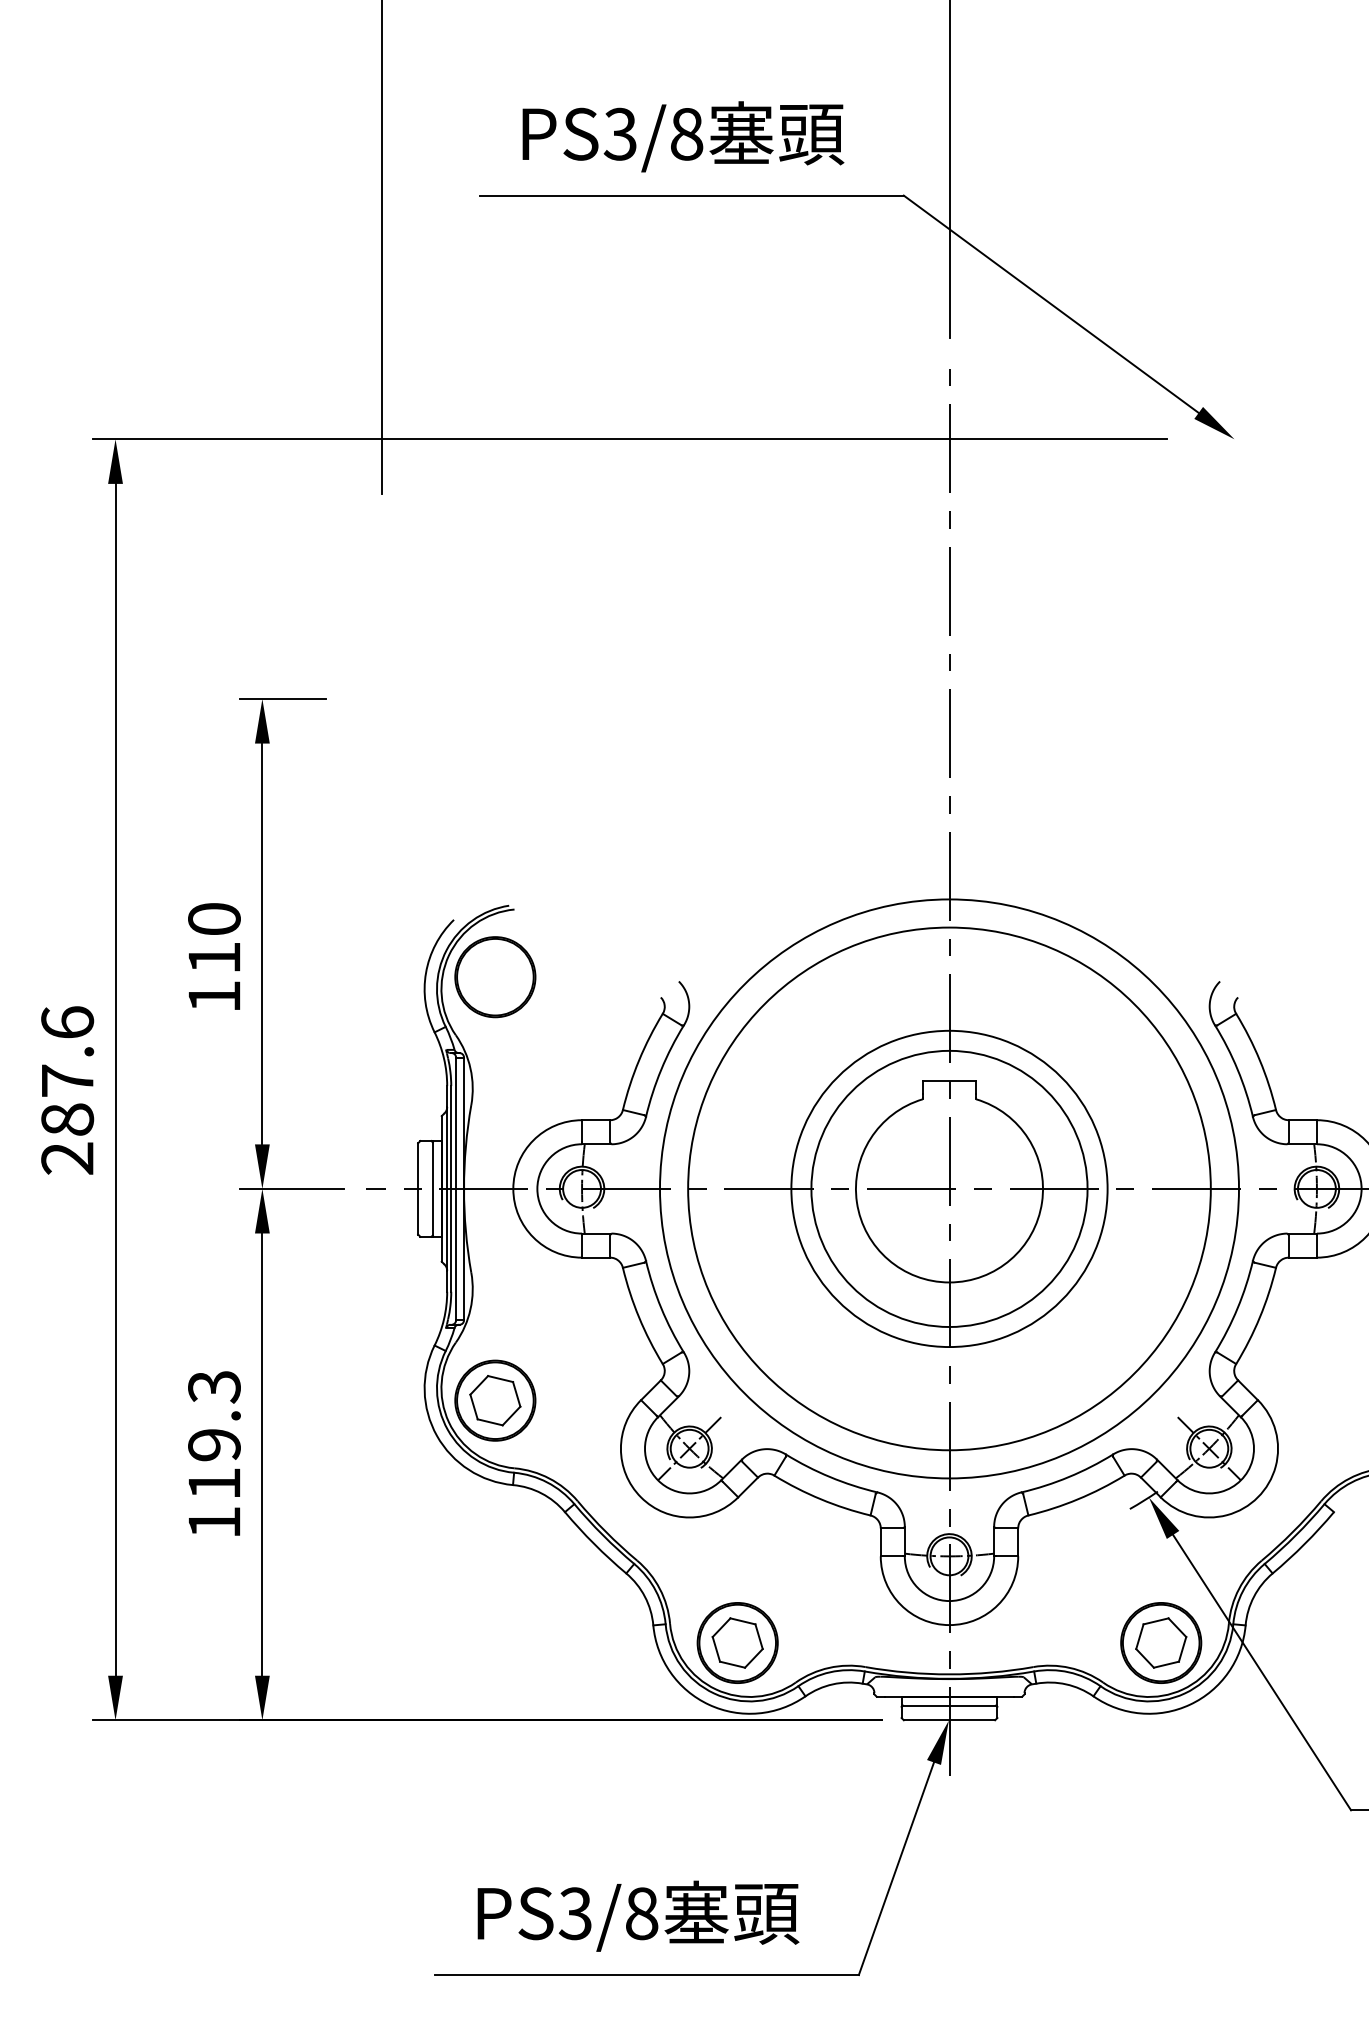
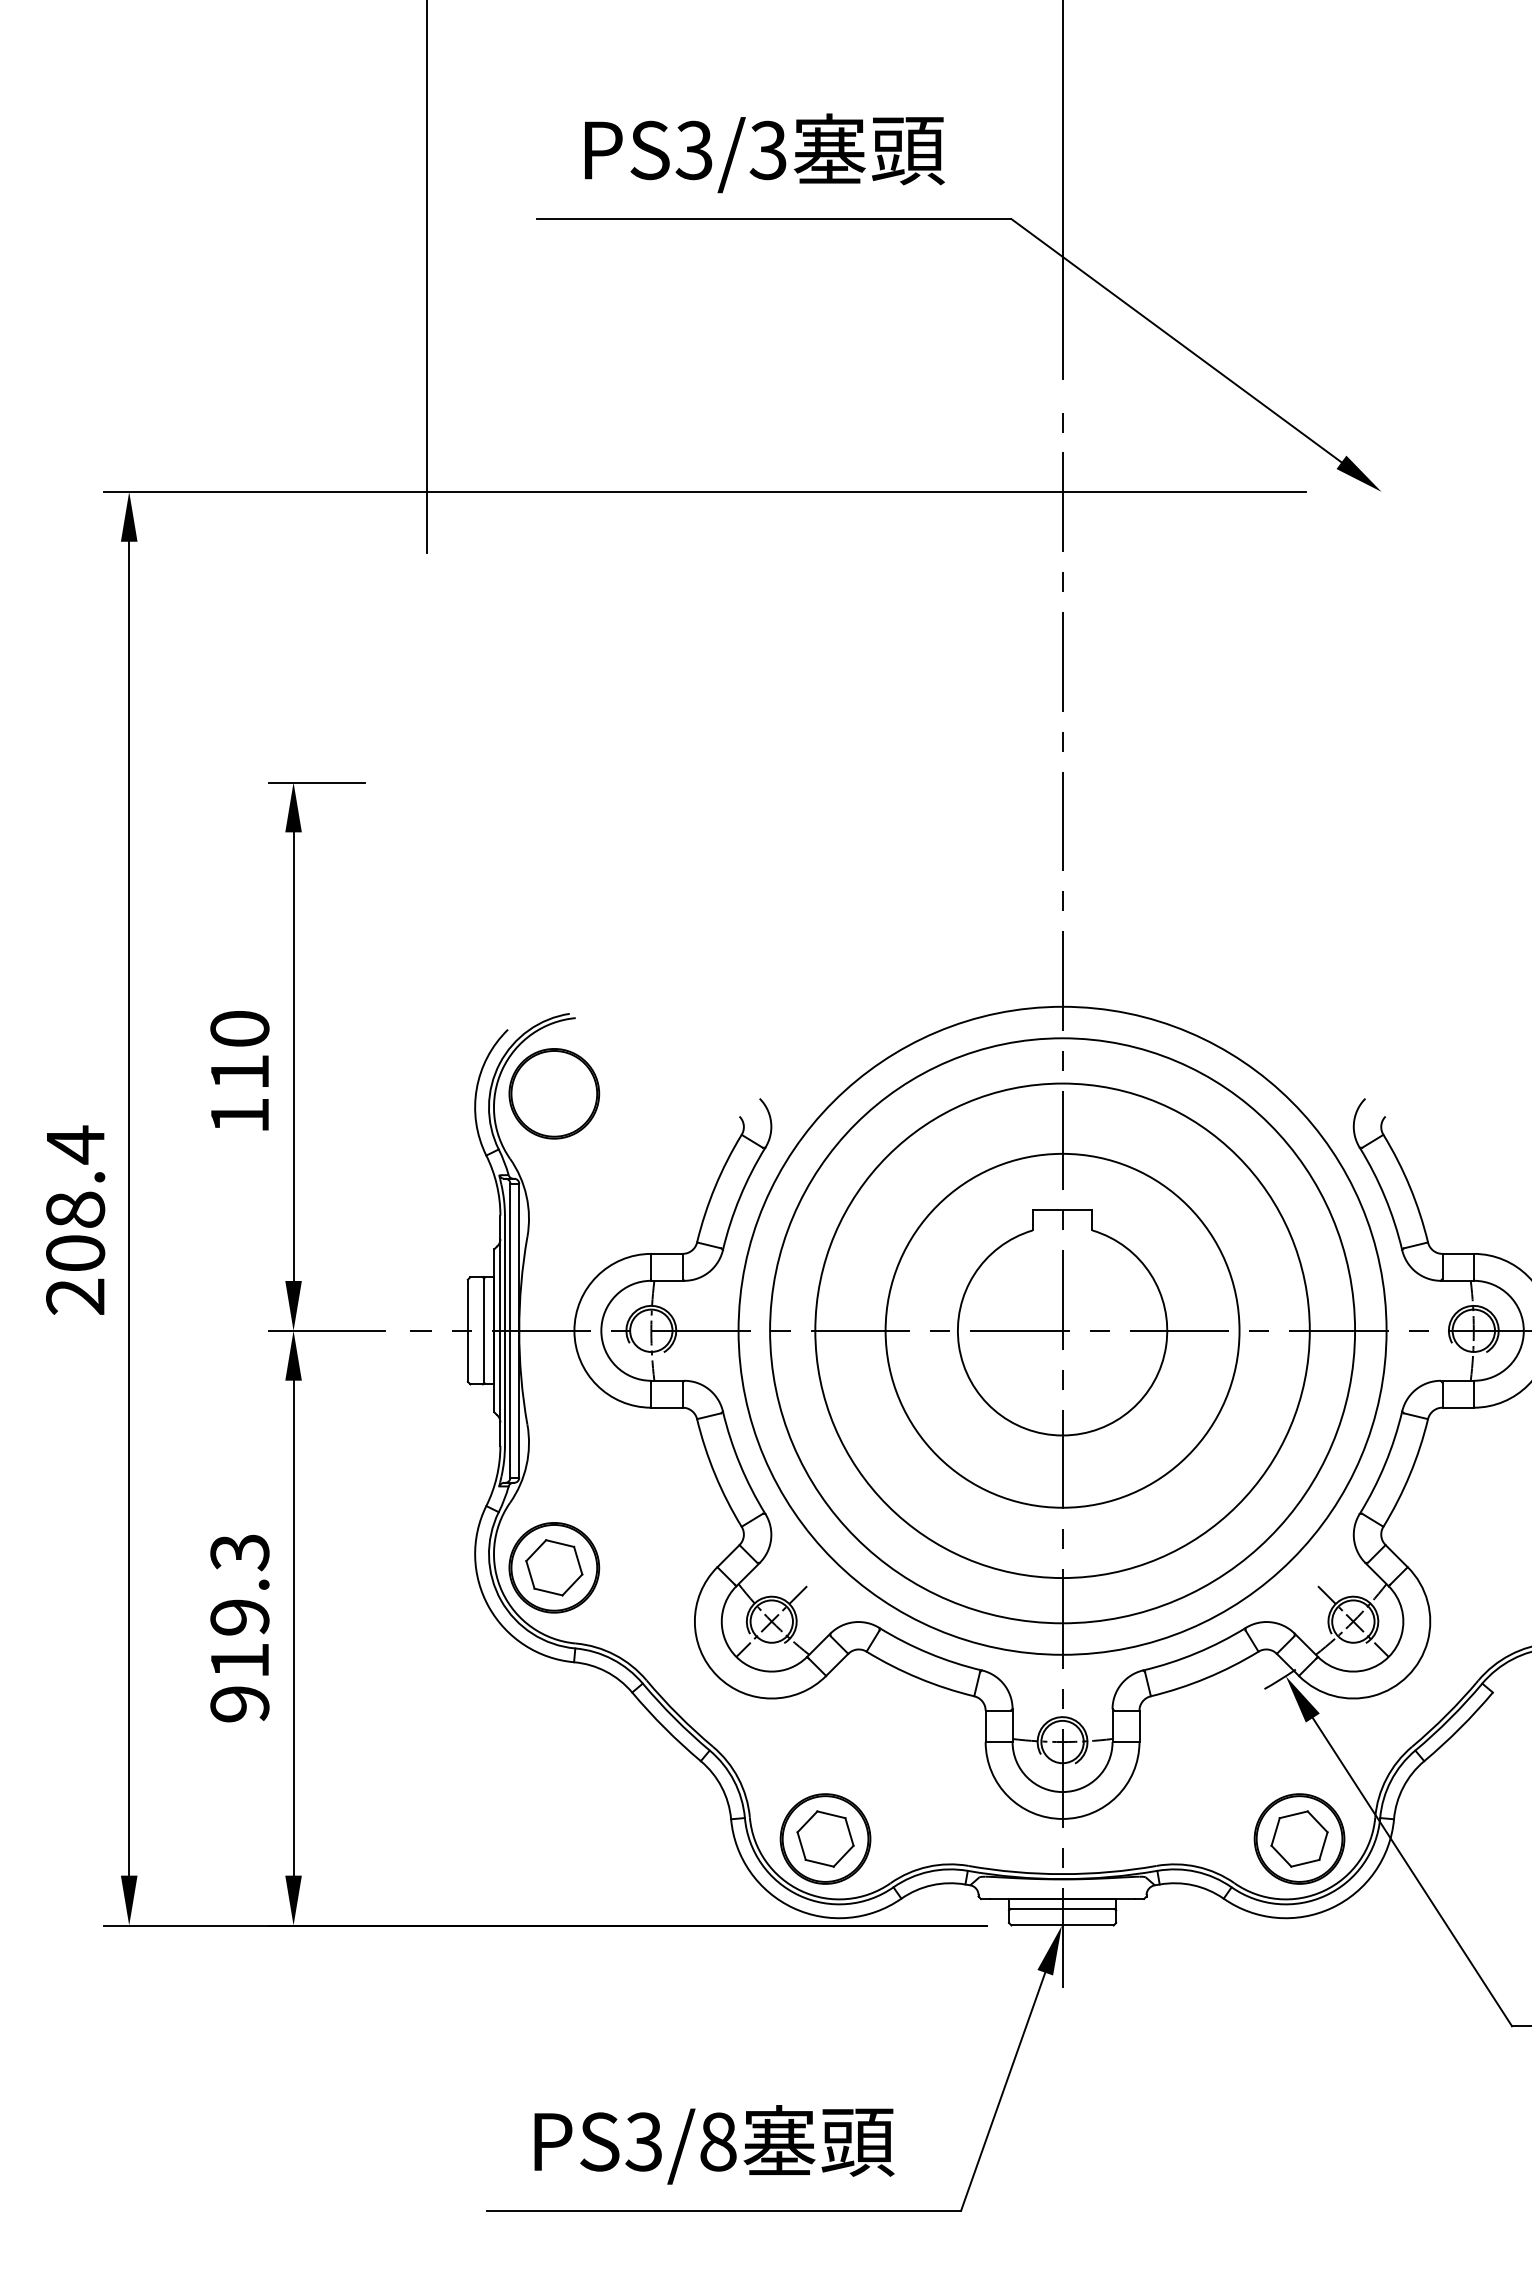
text: (685, 134) -> (767, 150), PS3/8 -> PS3/3
text: (67, 1070) -> (75, 1198), 287.6 -> 208.4
circle: (949, 1188) -> (1062, 1330), size x1.6
text: (214, 1522) -> (239, 1704), 119.3 -> 919.3

